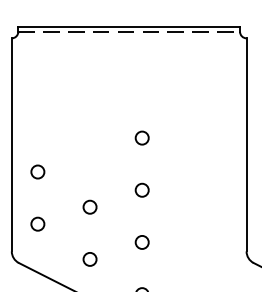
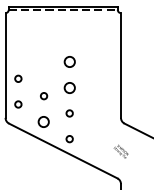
circle: (141, 138) -> (69, 62), size x1.6
circle: (141, 189) -> (69, 87), size x1.6
circle: (90, 258) -> (44, 121), size x1.6

